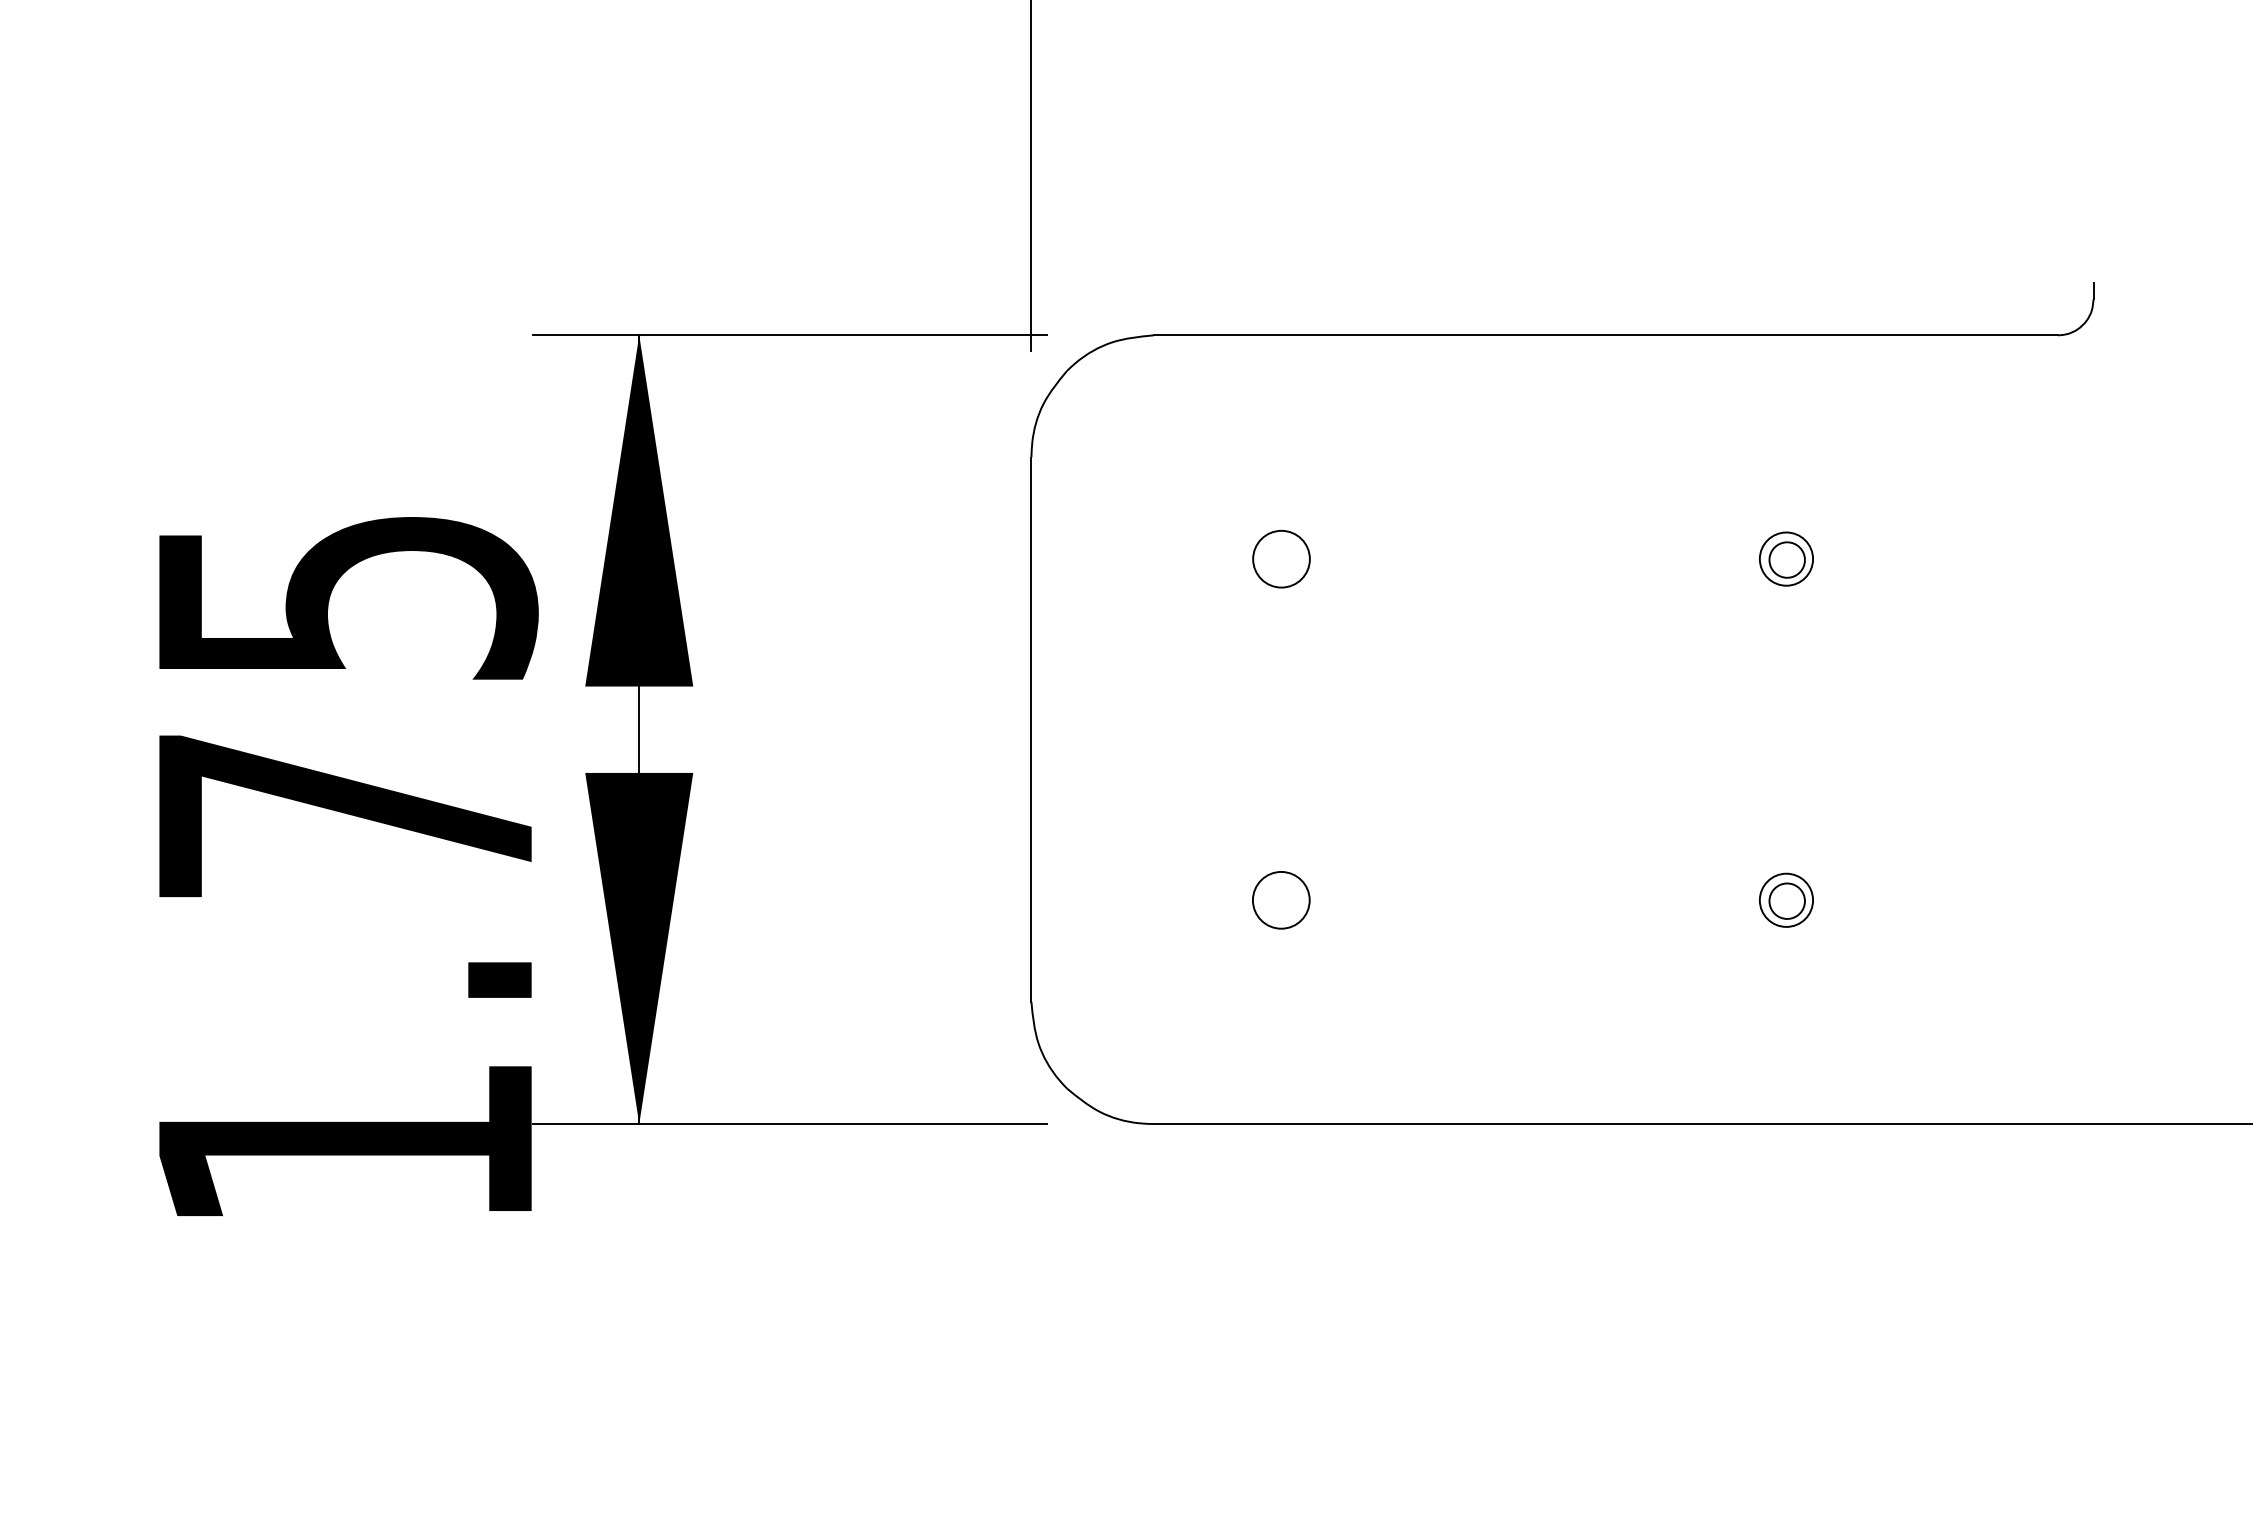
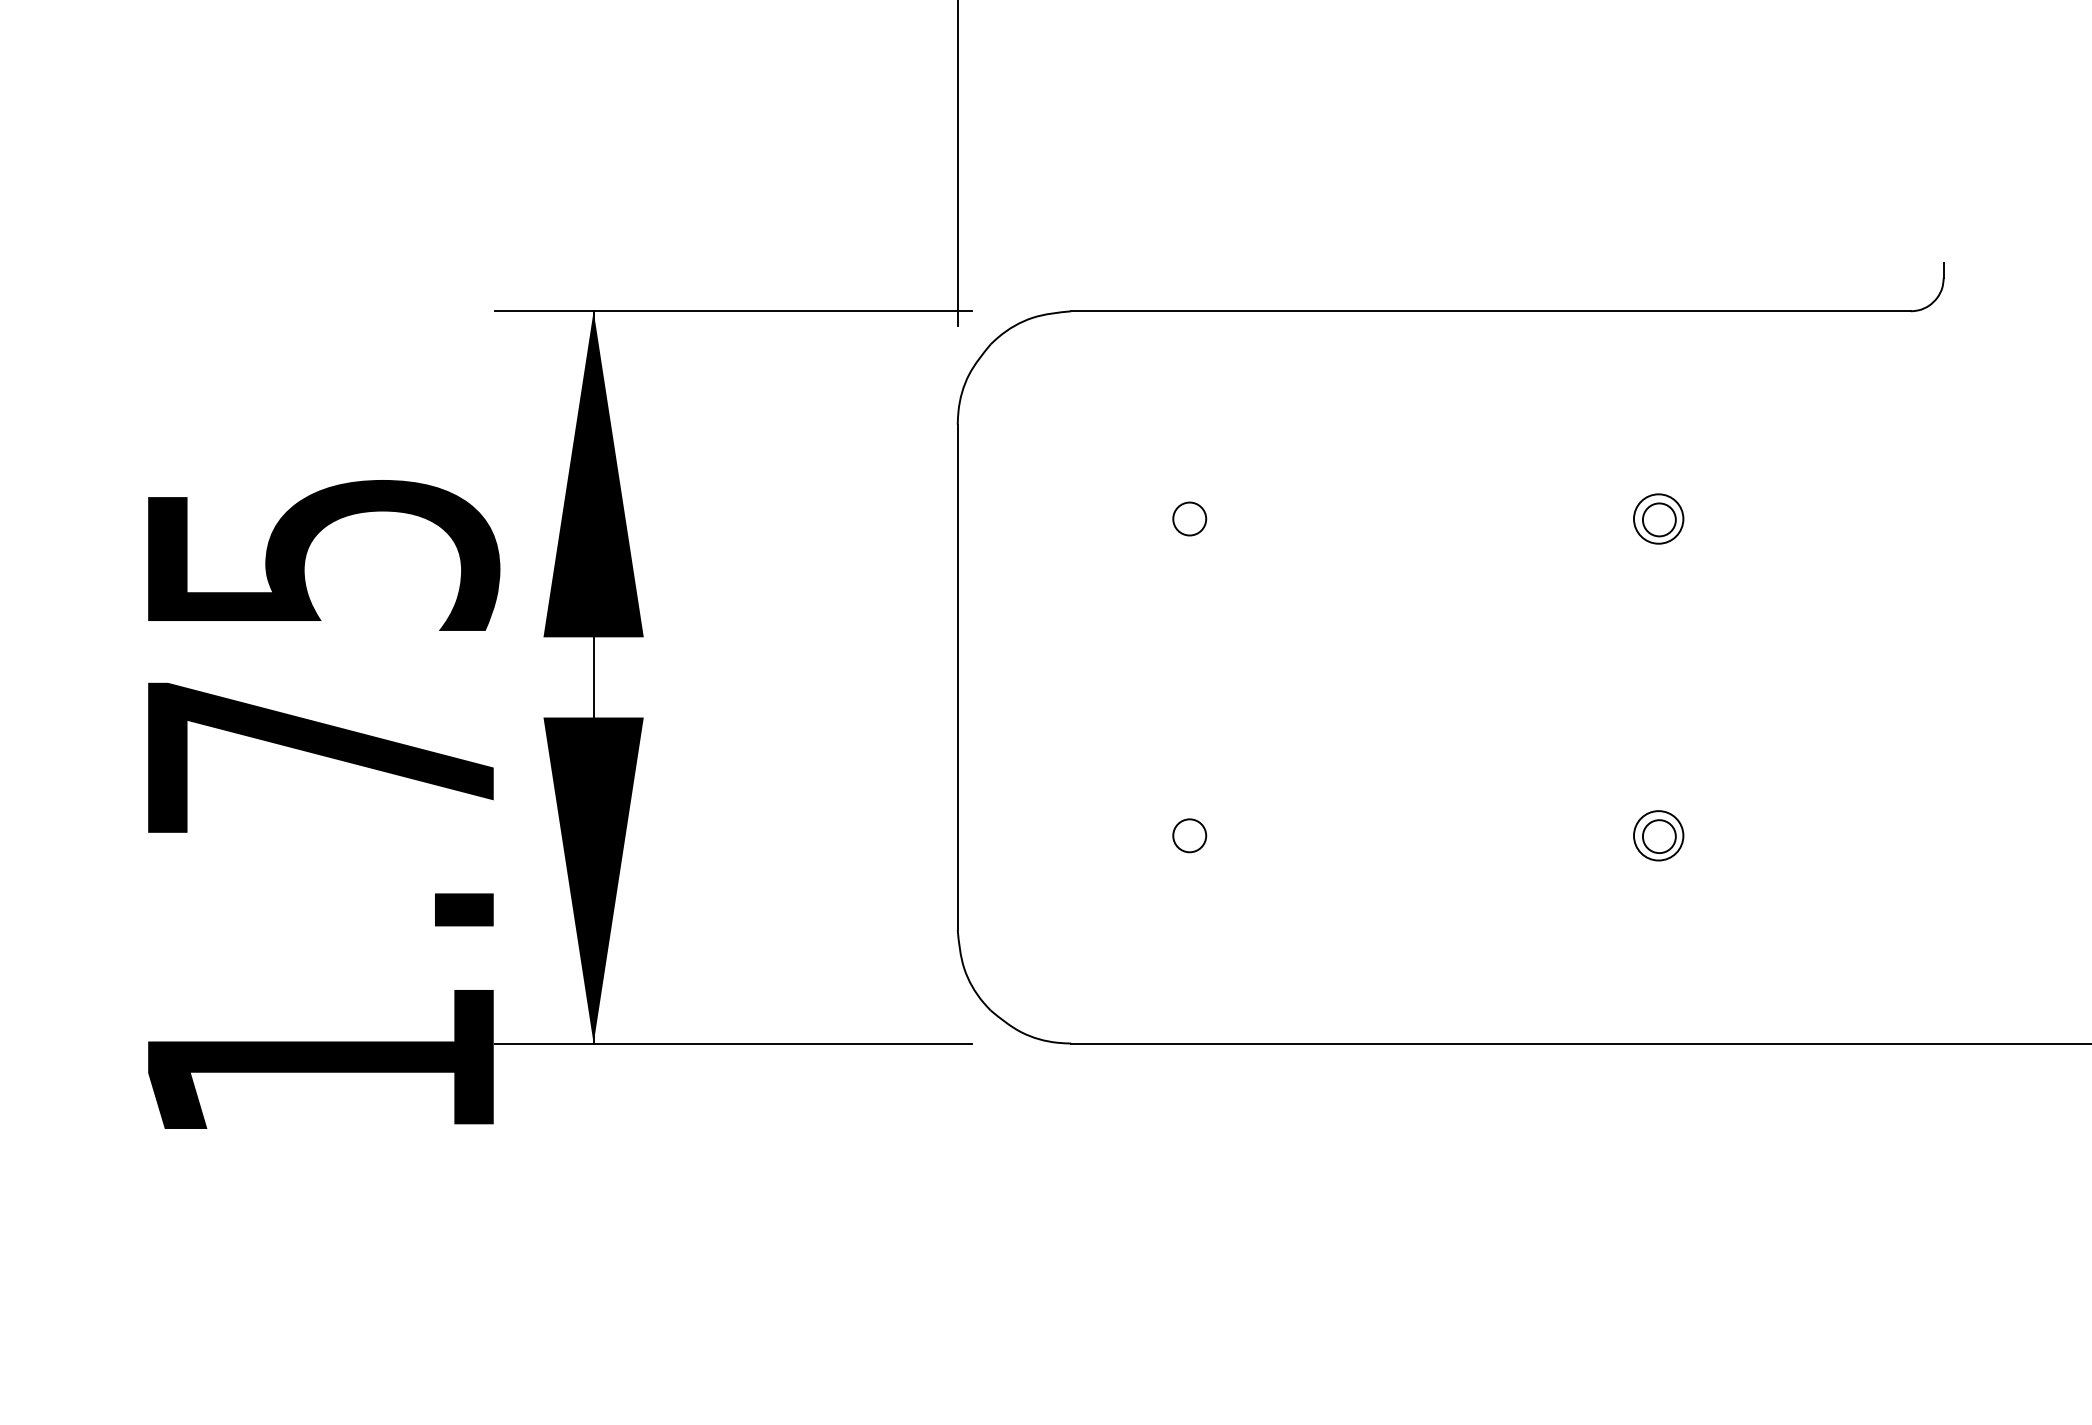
circle: (1280, 558) -> (1188, 518), size x0.62
circle: (1281, 900) -> (1189, 835), size x0.62

